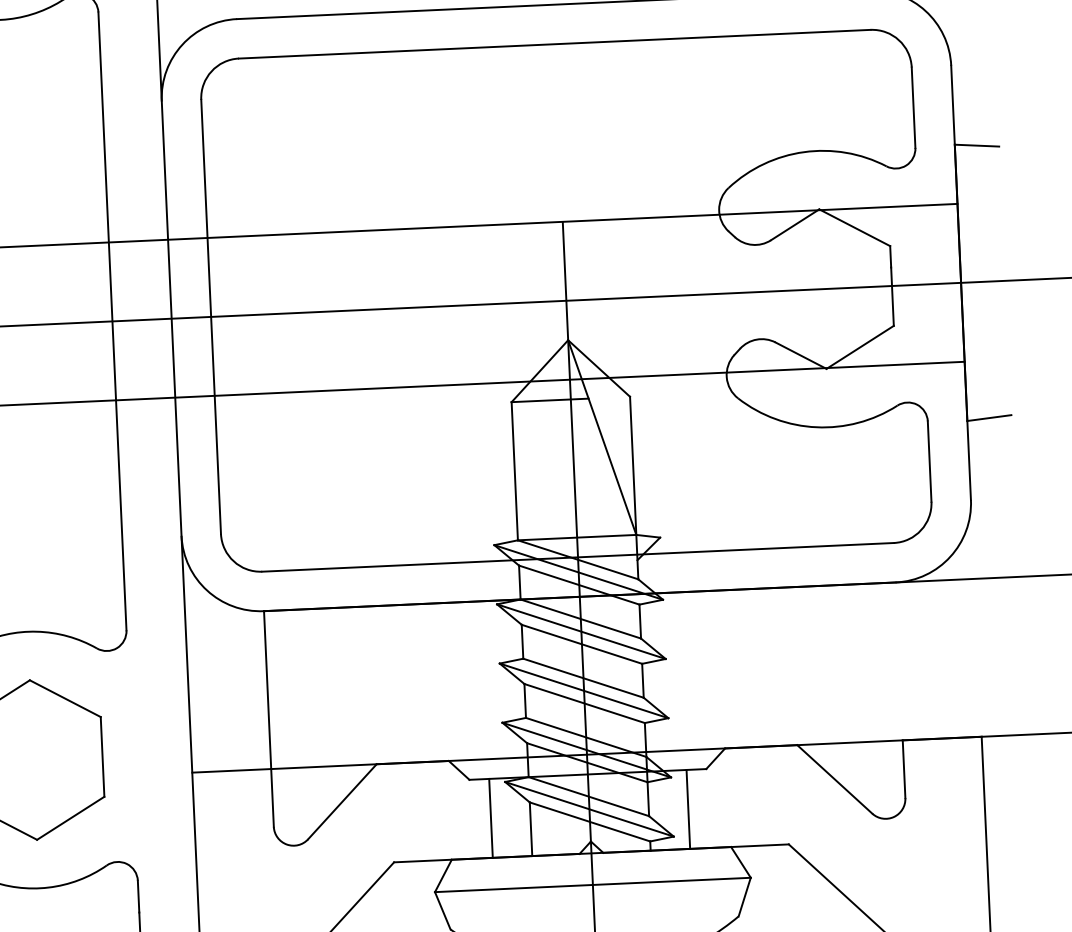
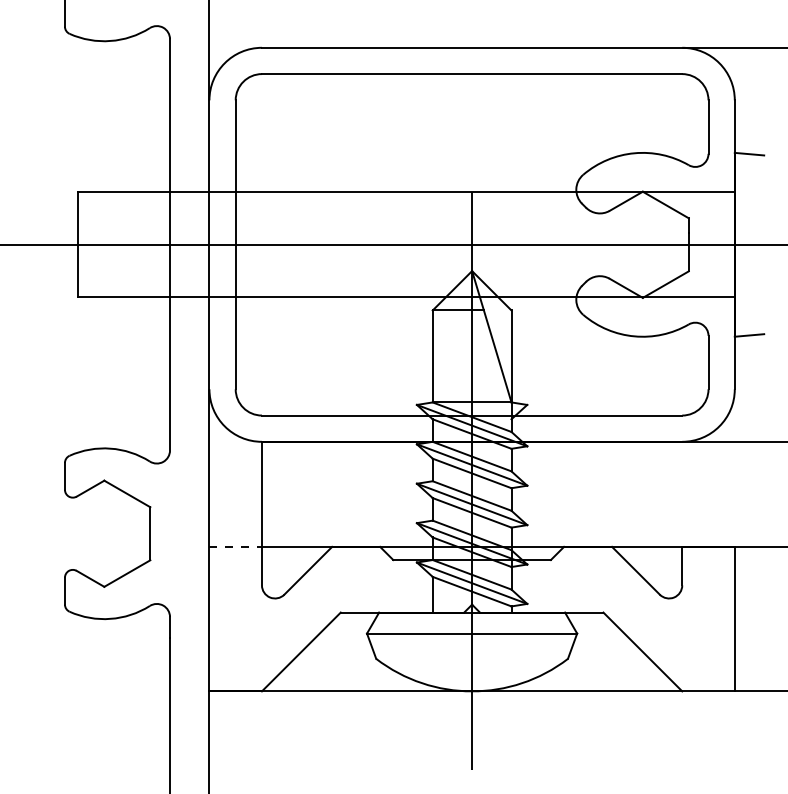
line: (232, 770) -> (236, 546), solid -> dashed
line: (687, 809) -> (537, 586), removed
line: (491, 818) -> (406, 586), removed

